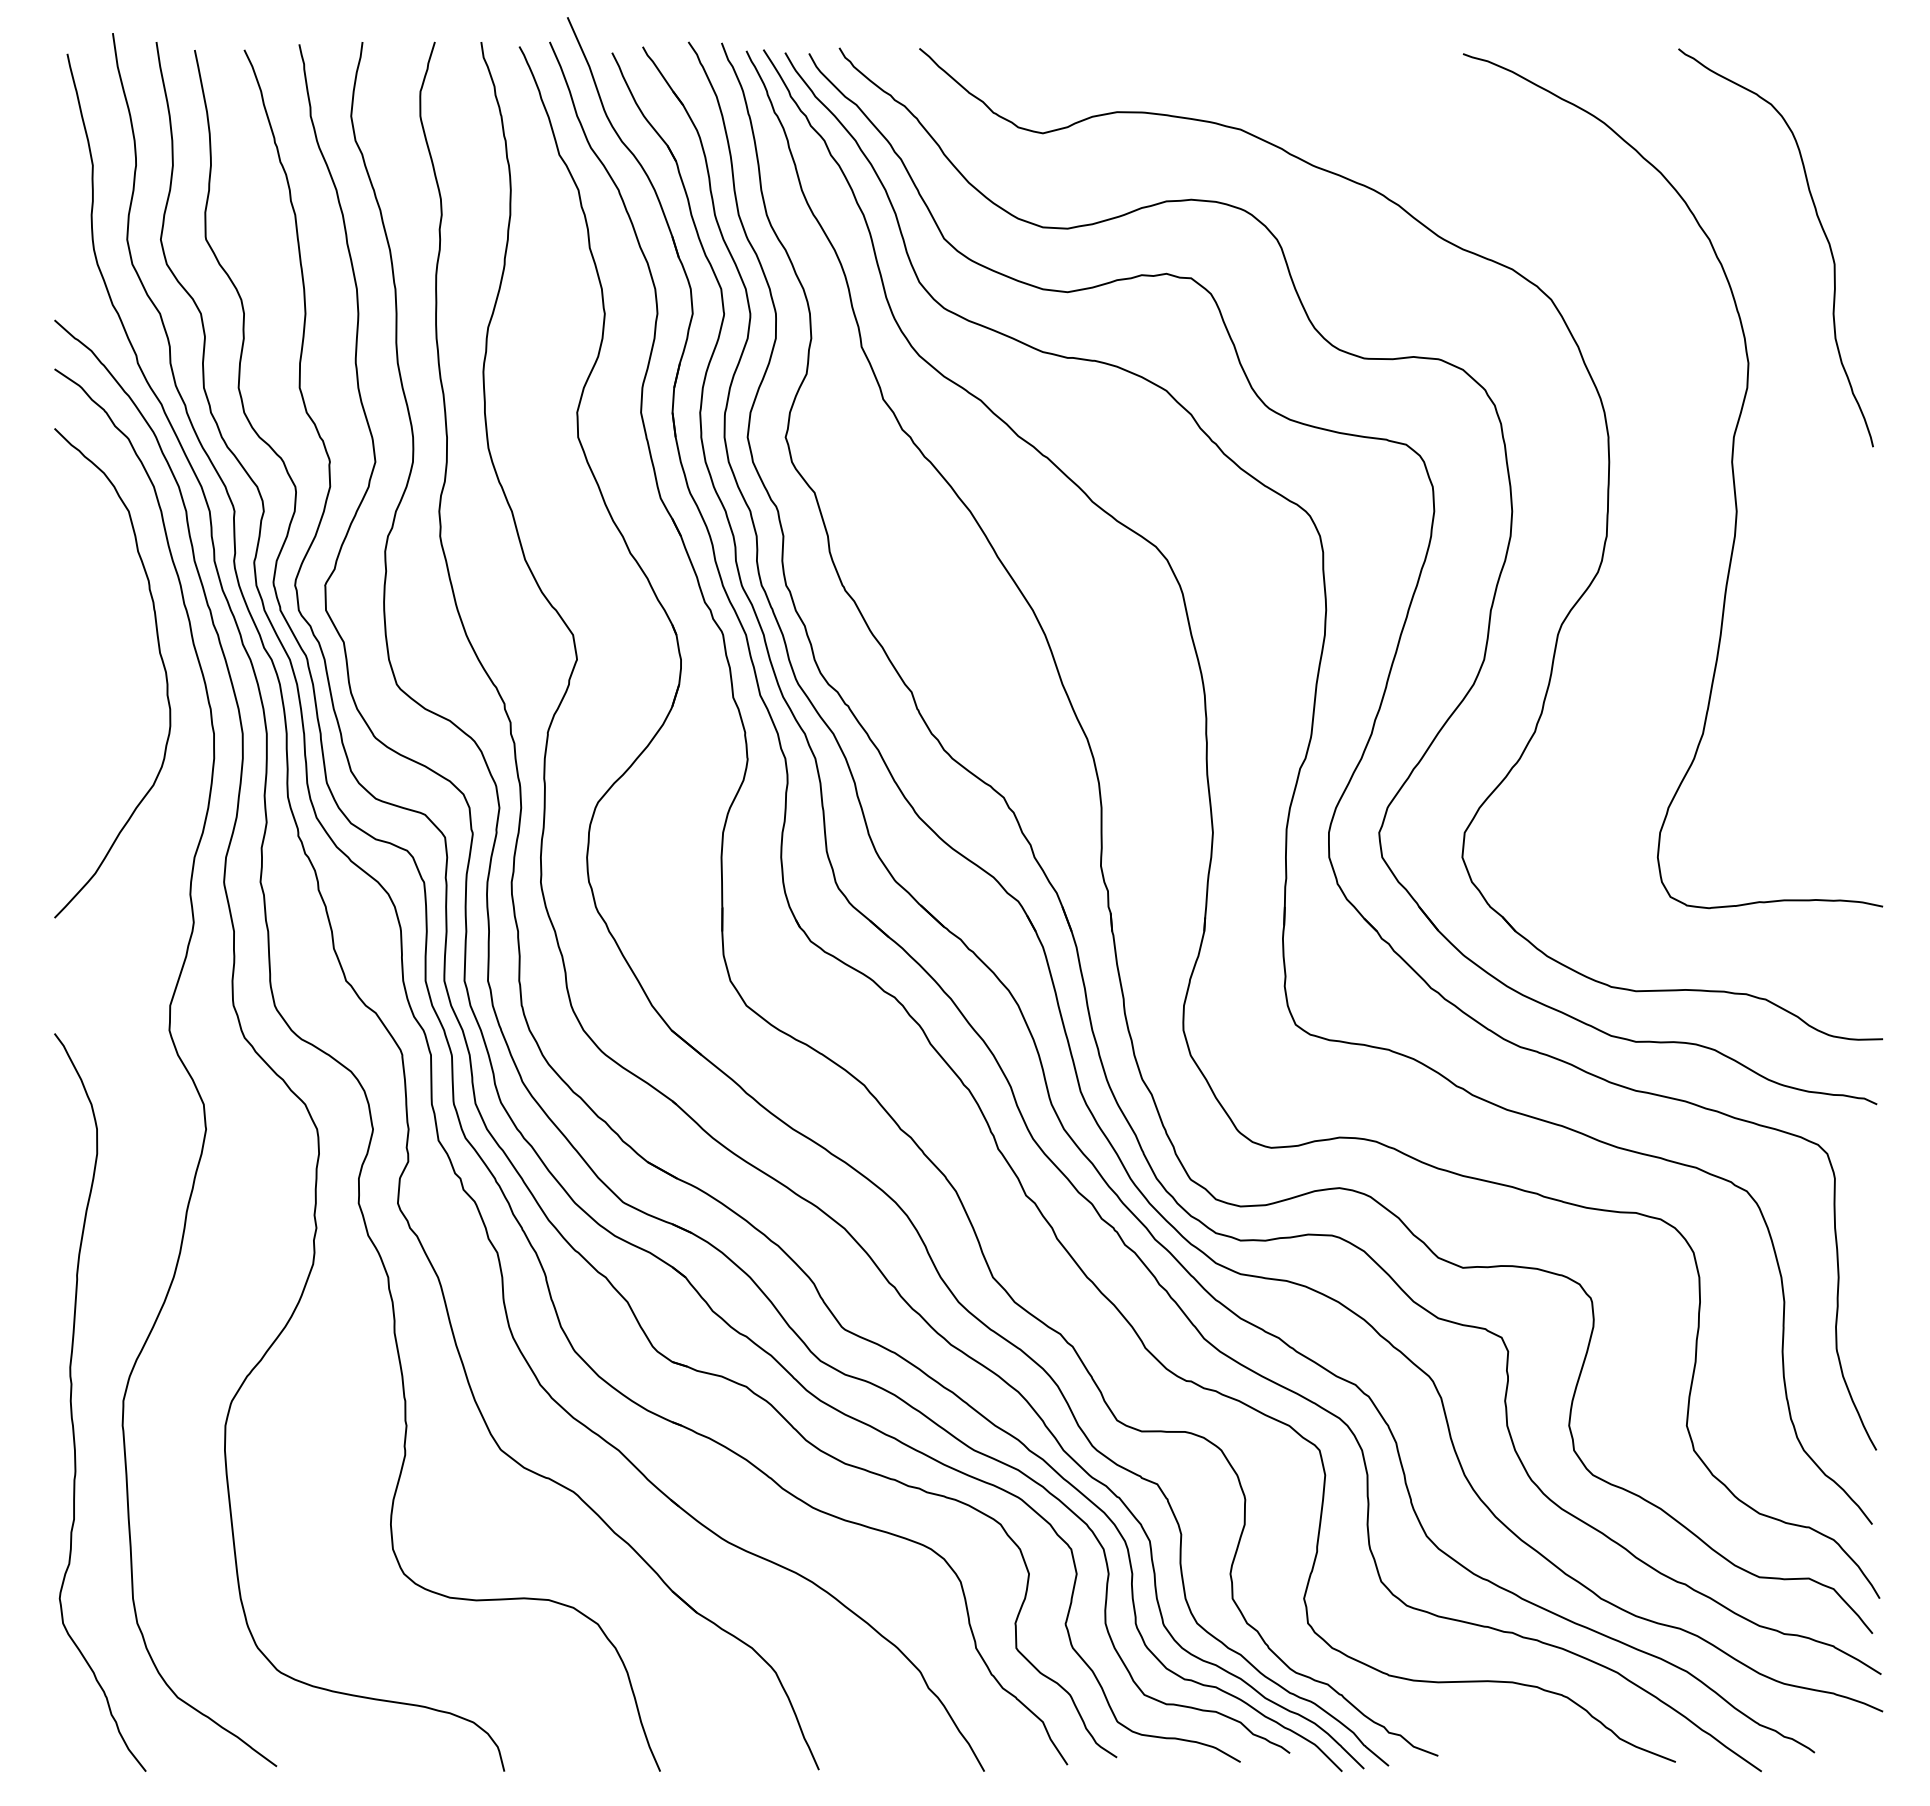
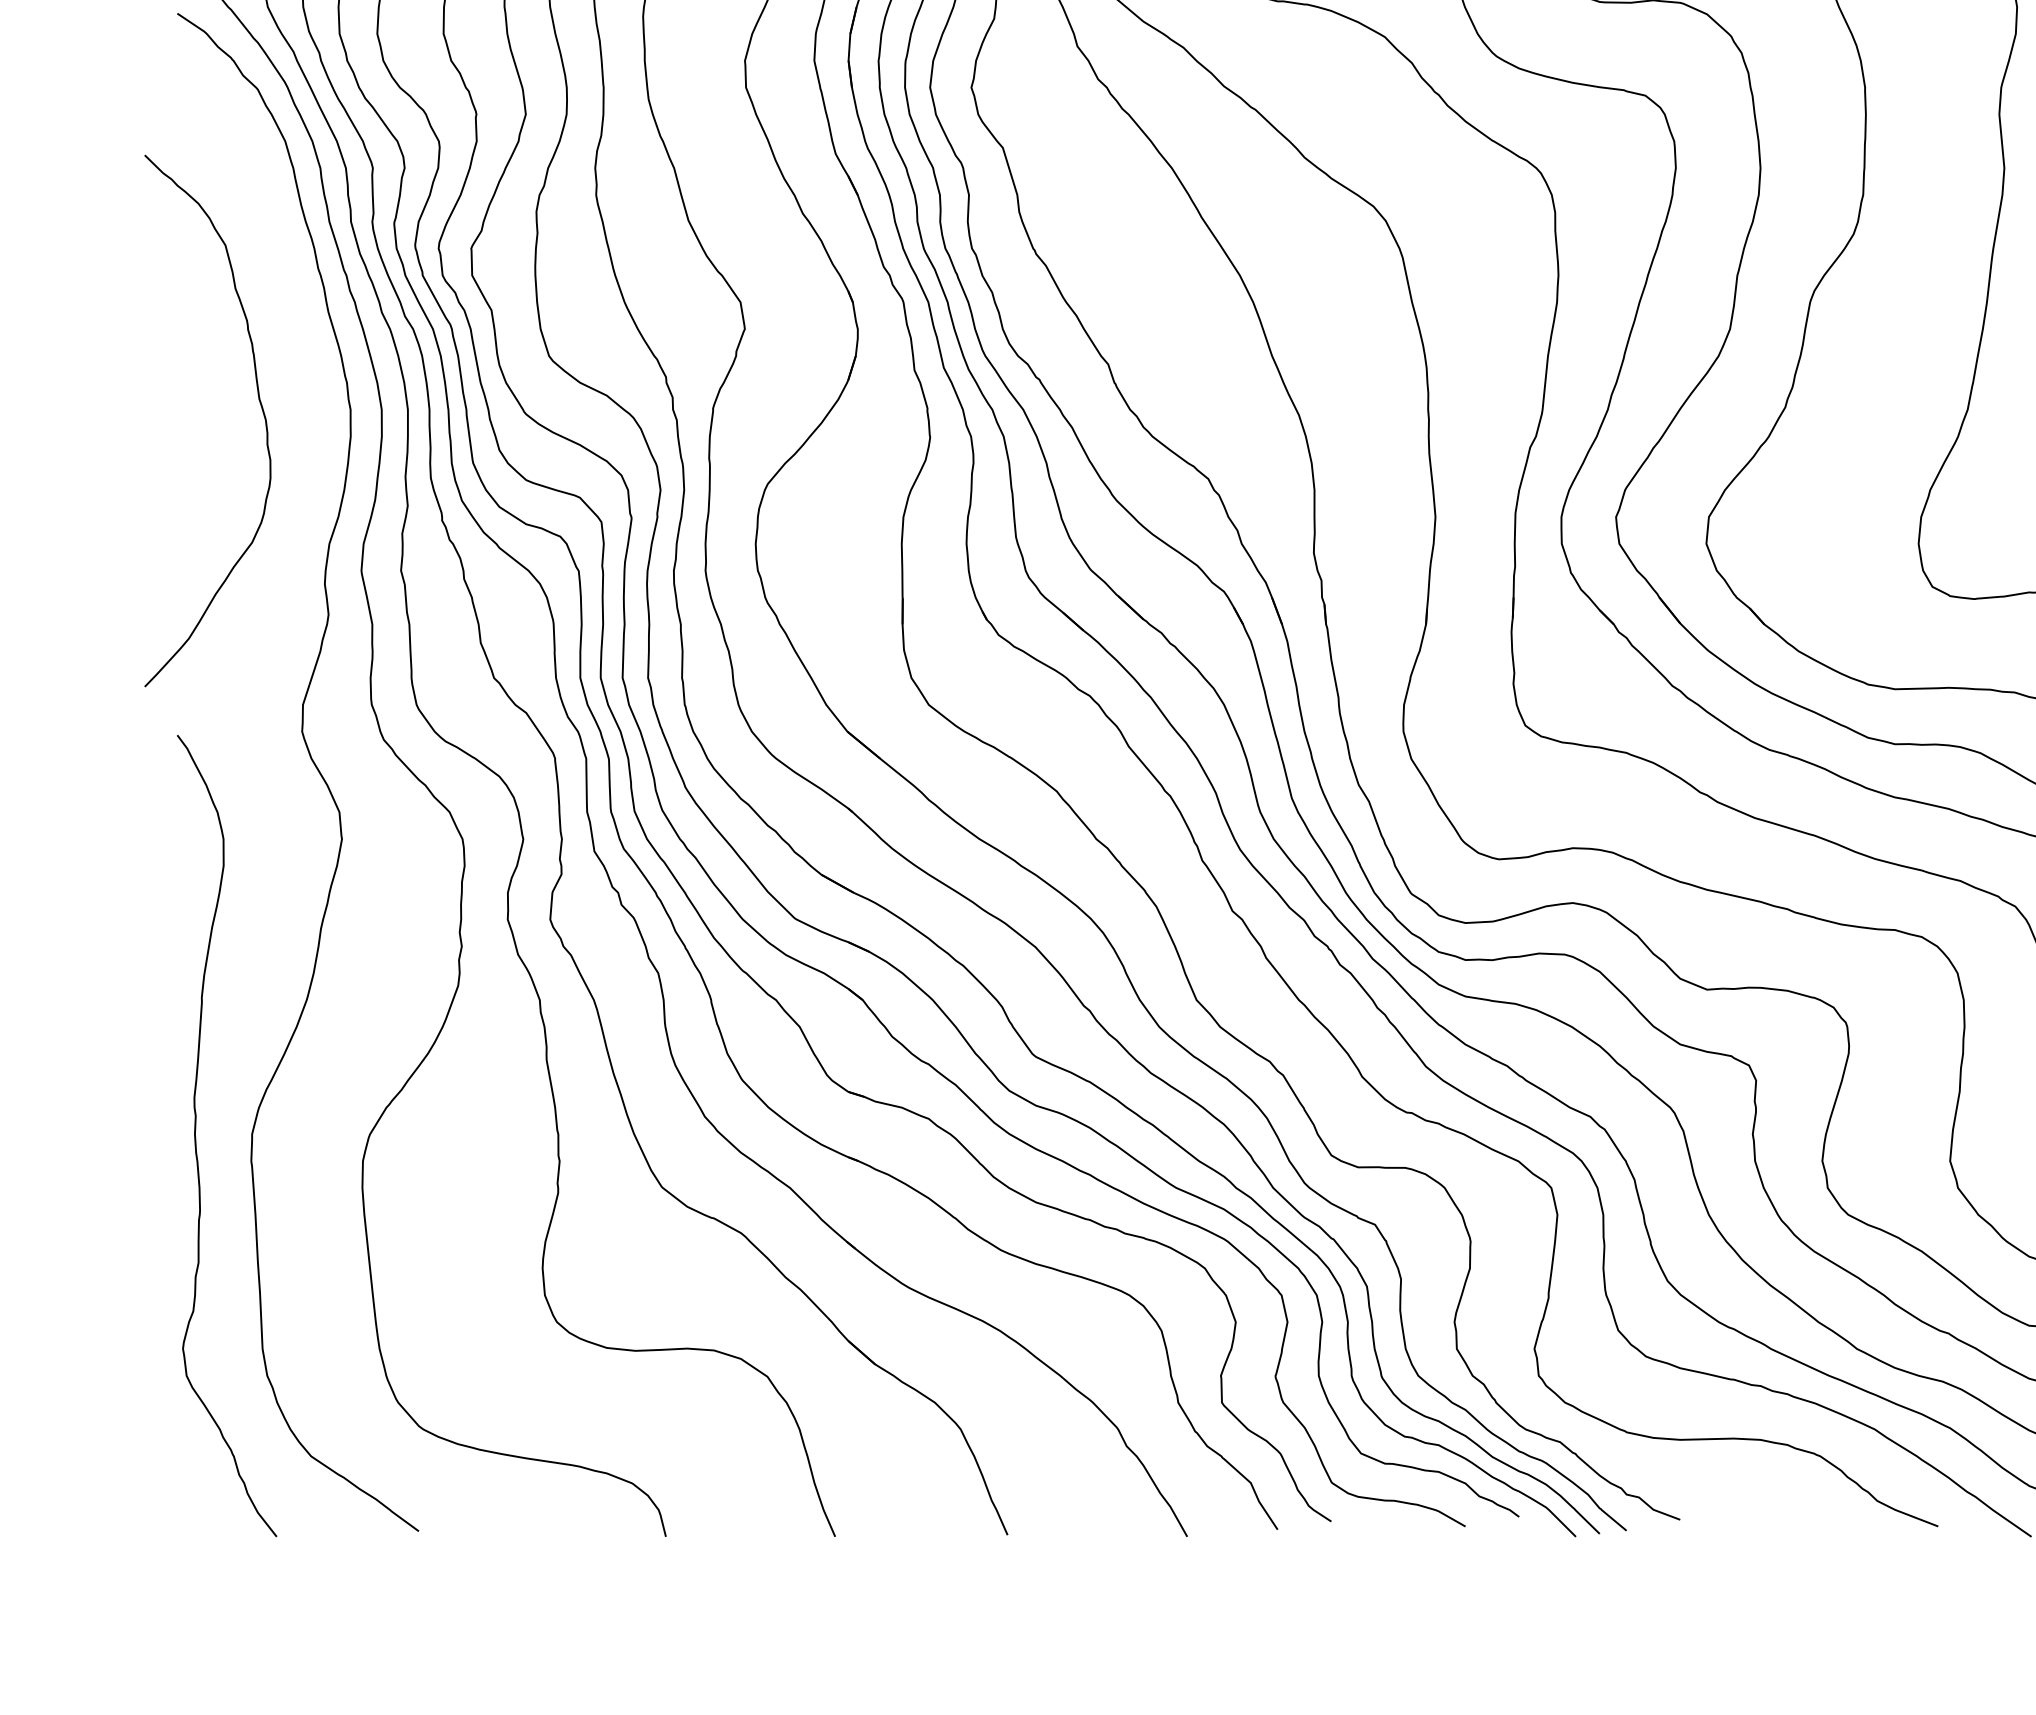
curve: (161, 661) -> (260, 408), moved

